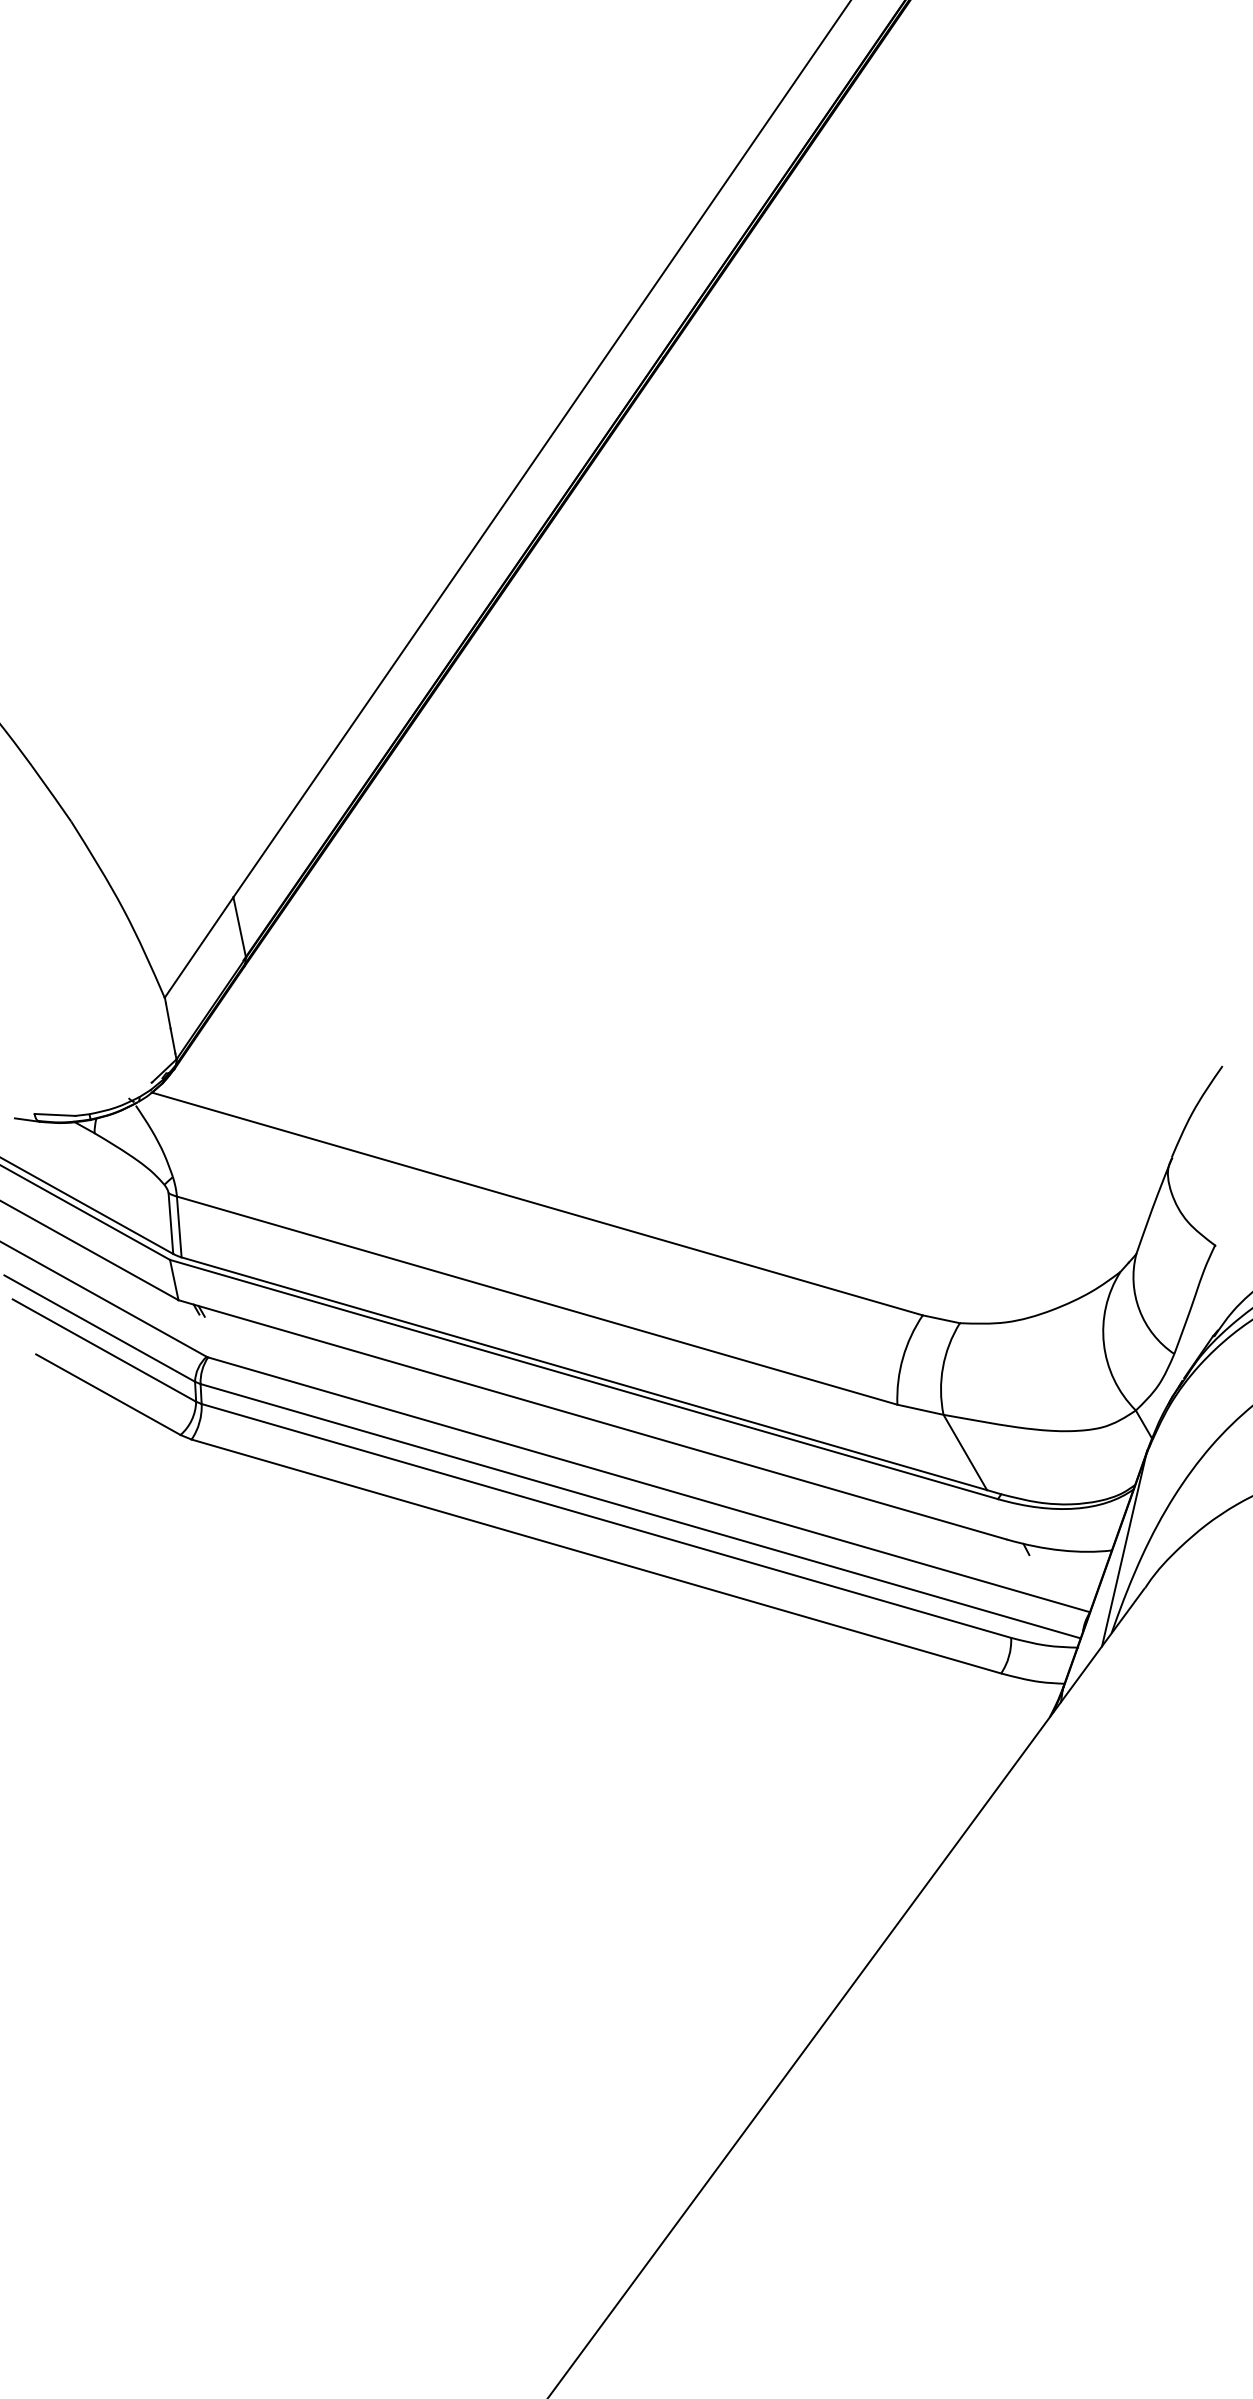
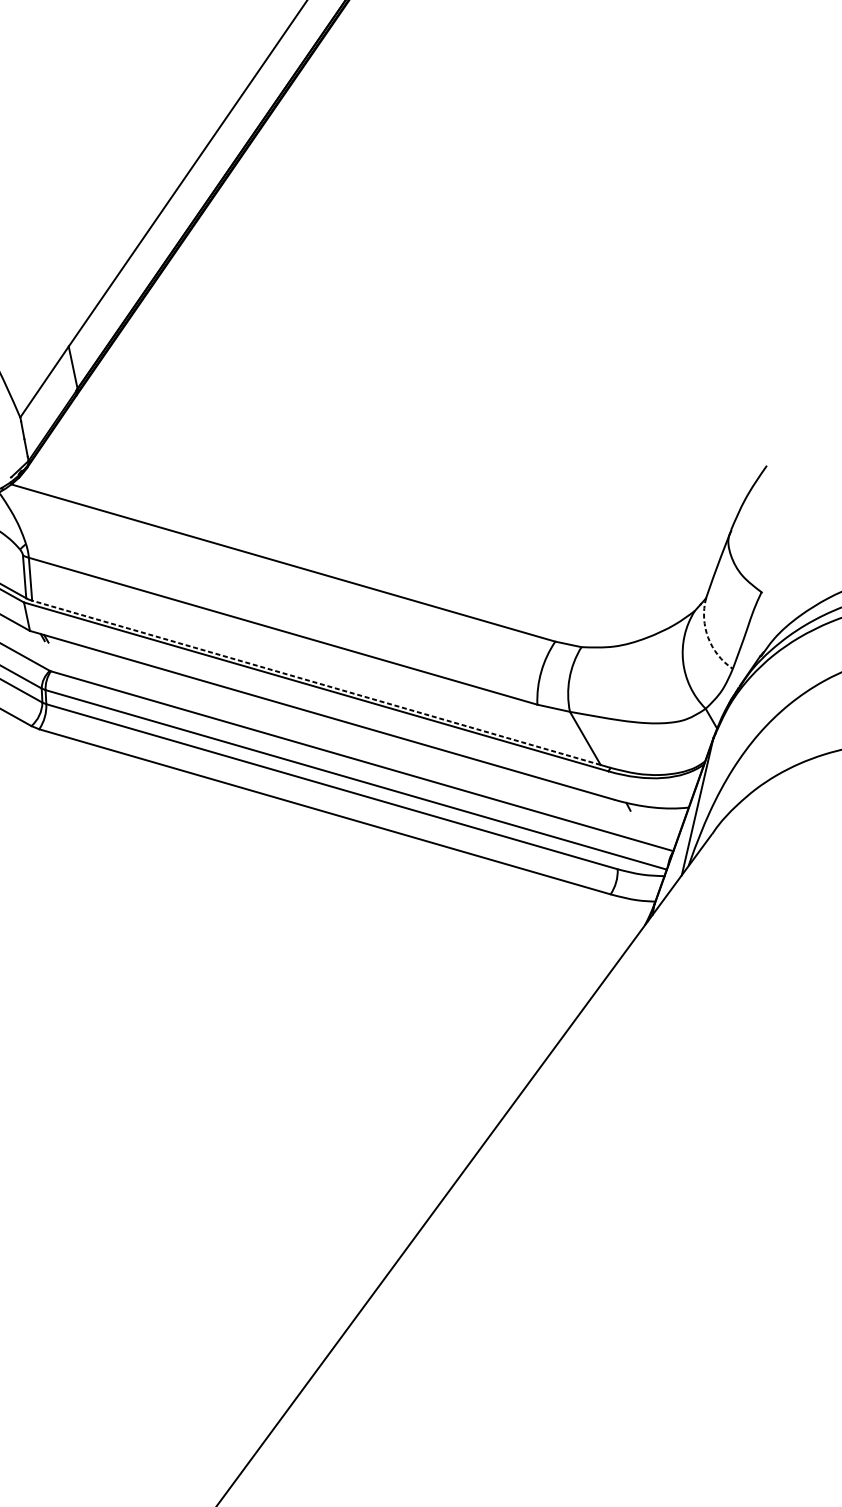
arc: (1139, 1310) -> (708, 638), solid -> dashed
line: (583, 1373) -> (315, 682), solid -> dashed

